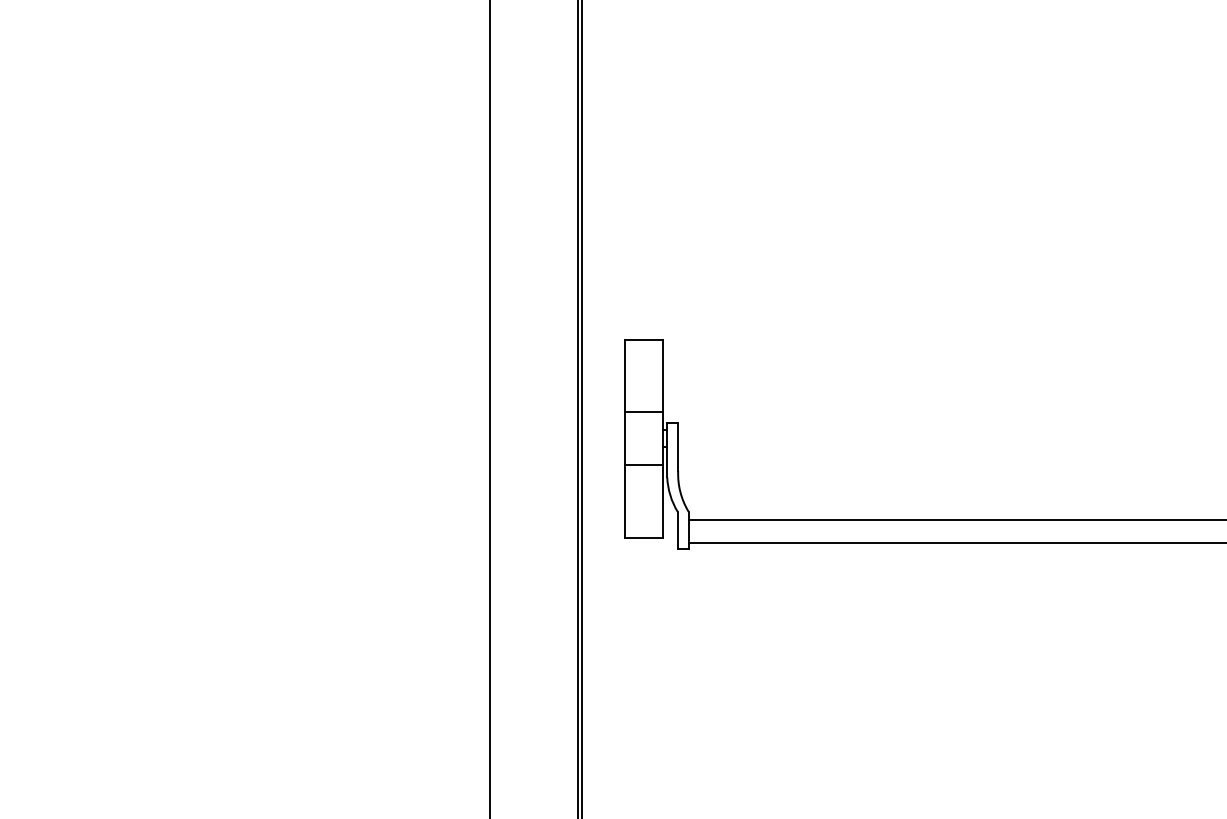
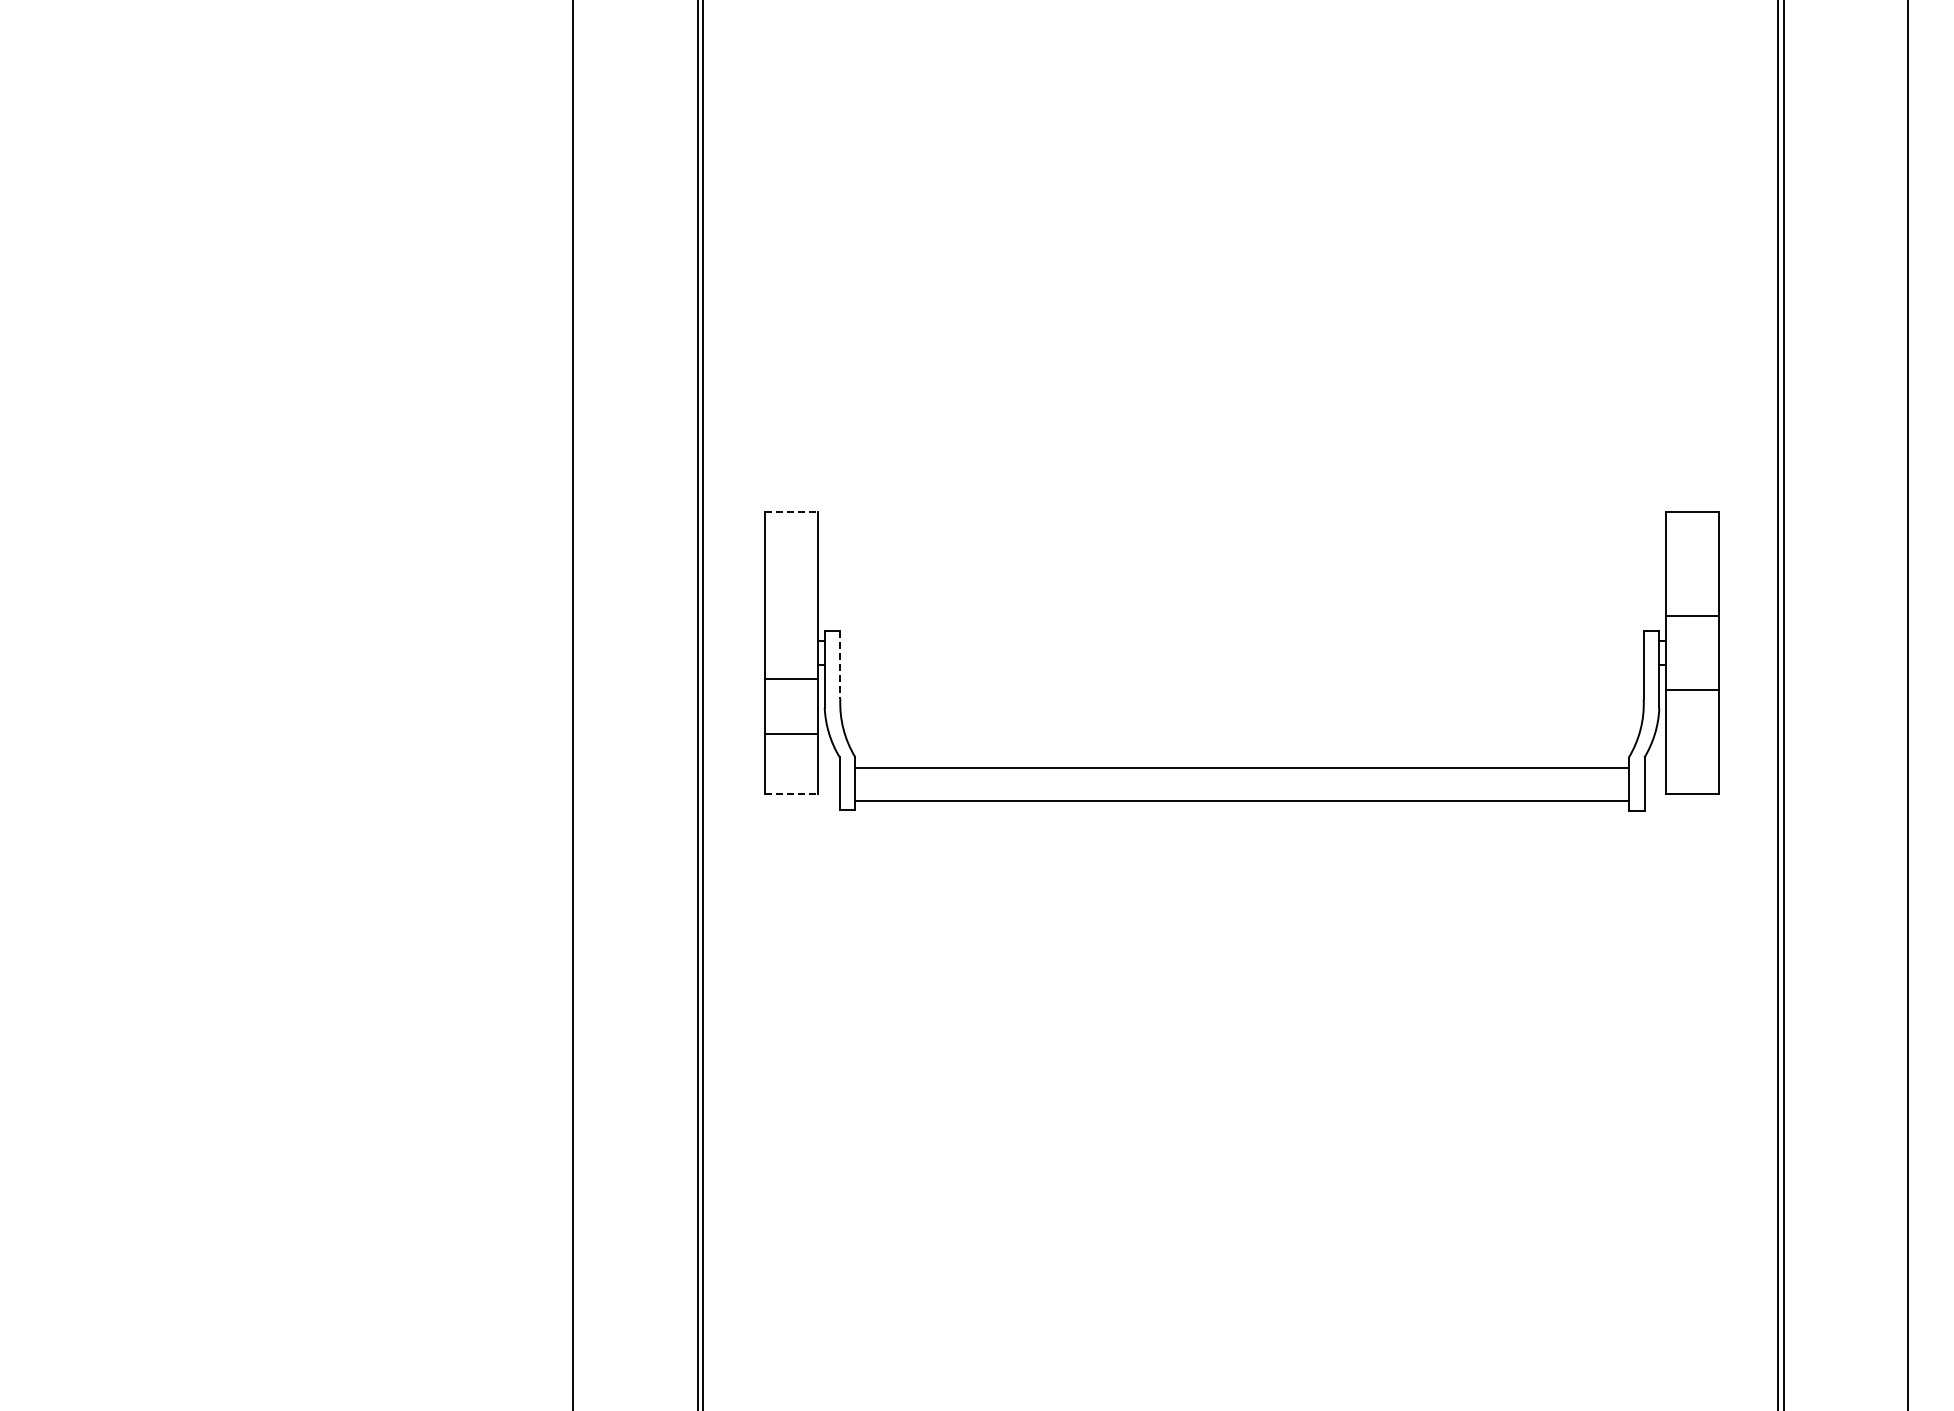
line: (644, 339) -> (792, 511), solid -> dashed
line: (643, 412) -> (791, 679), moved
line: (678, 446) -> (840, 664), solid -> dashed
line: (643, 465) -> (791, 734), moved
line: (644, 537) -> (792, 793), solid -> dashed

